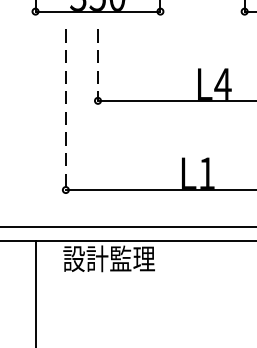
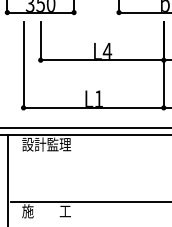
line: (97, 65) -> (40, 41), dashed -> solid
line: (65, 110) -> (23, 65), dashed -> solid

